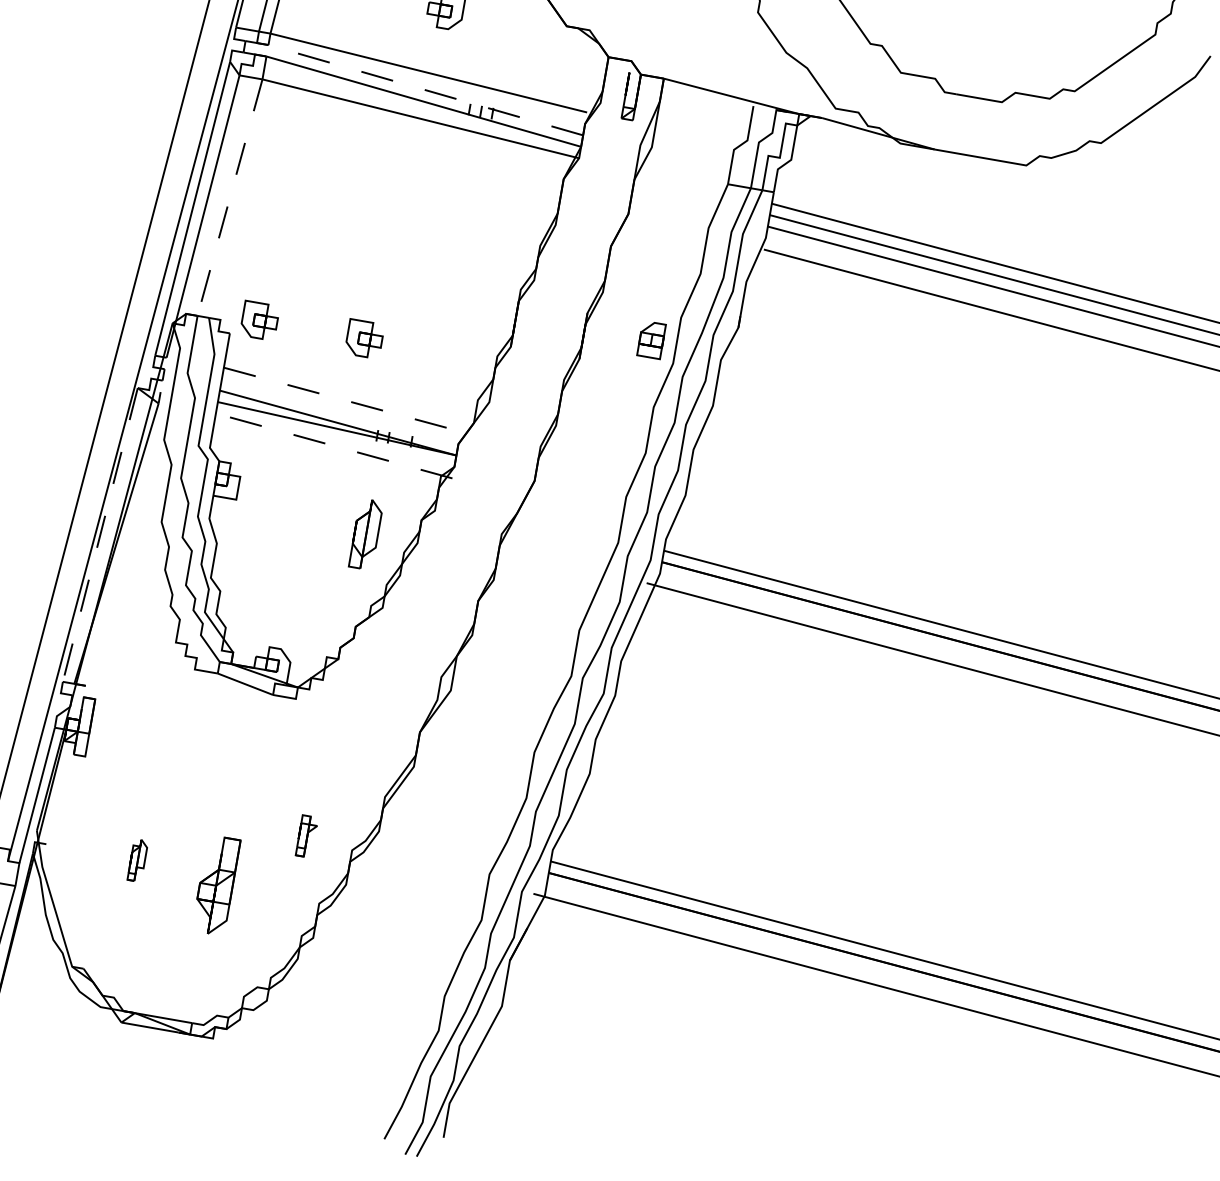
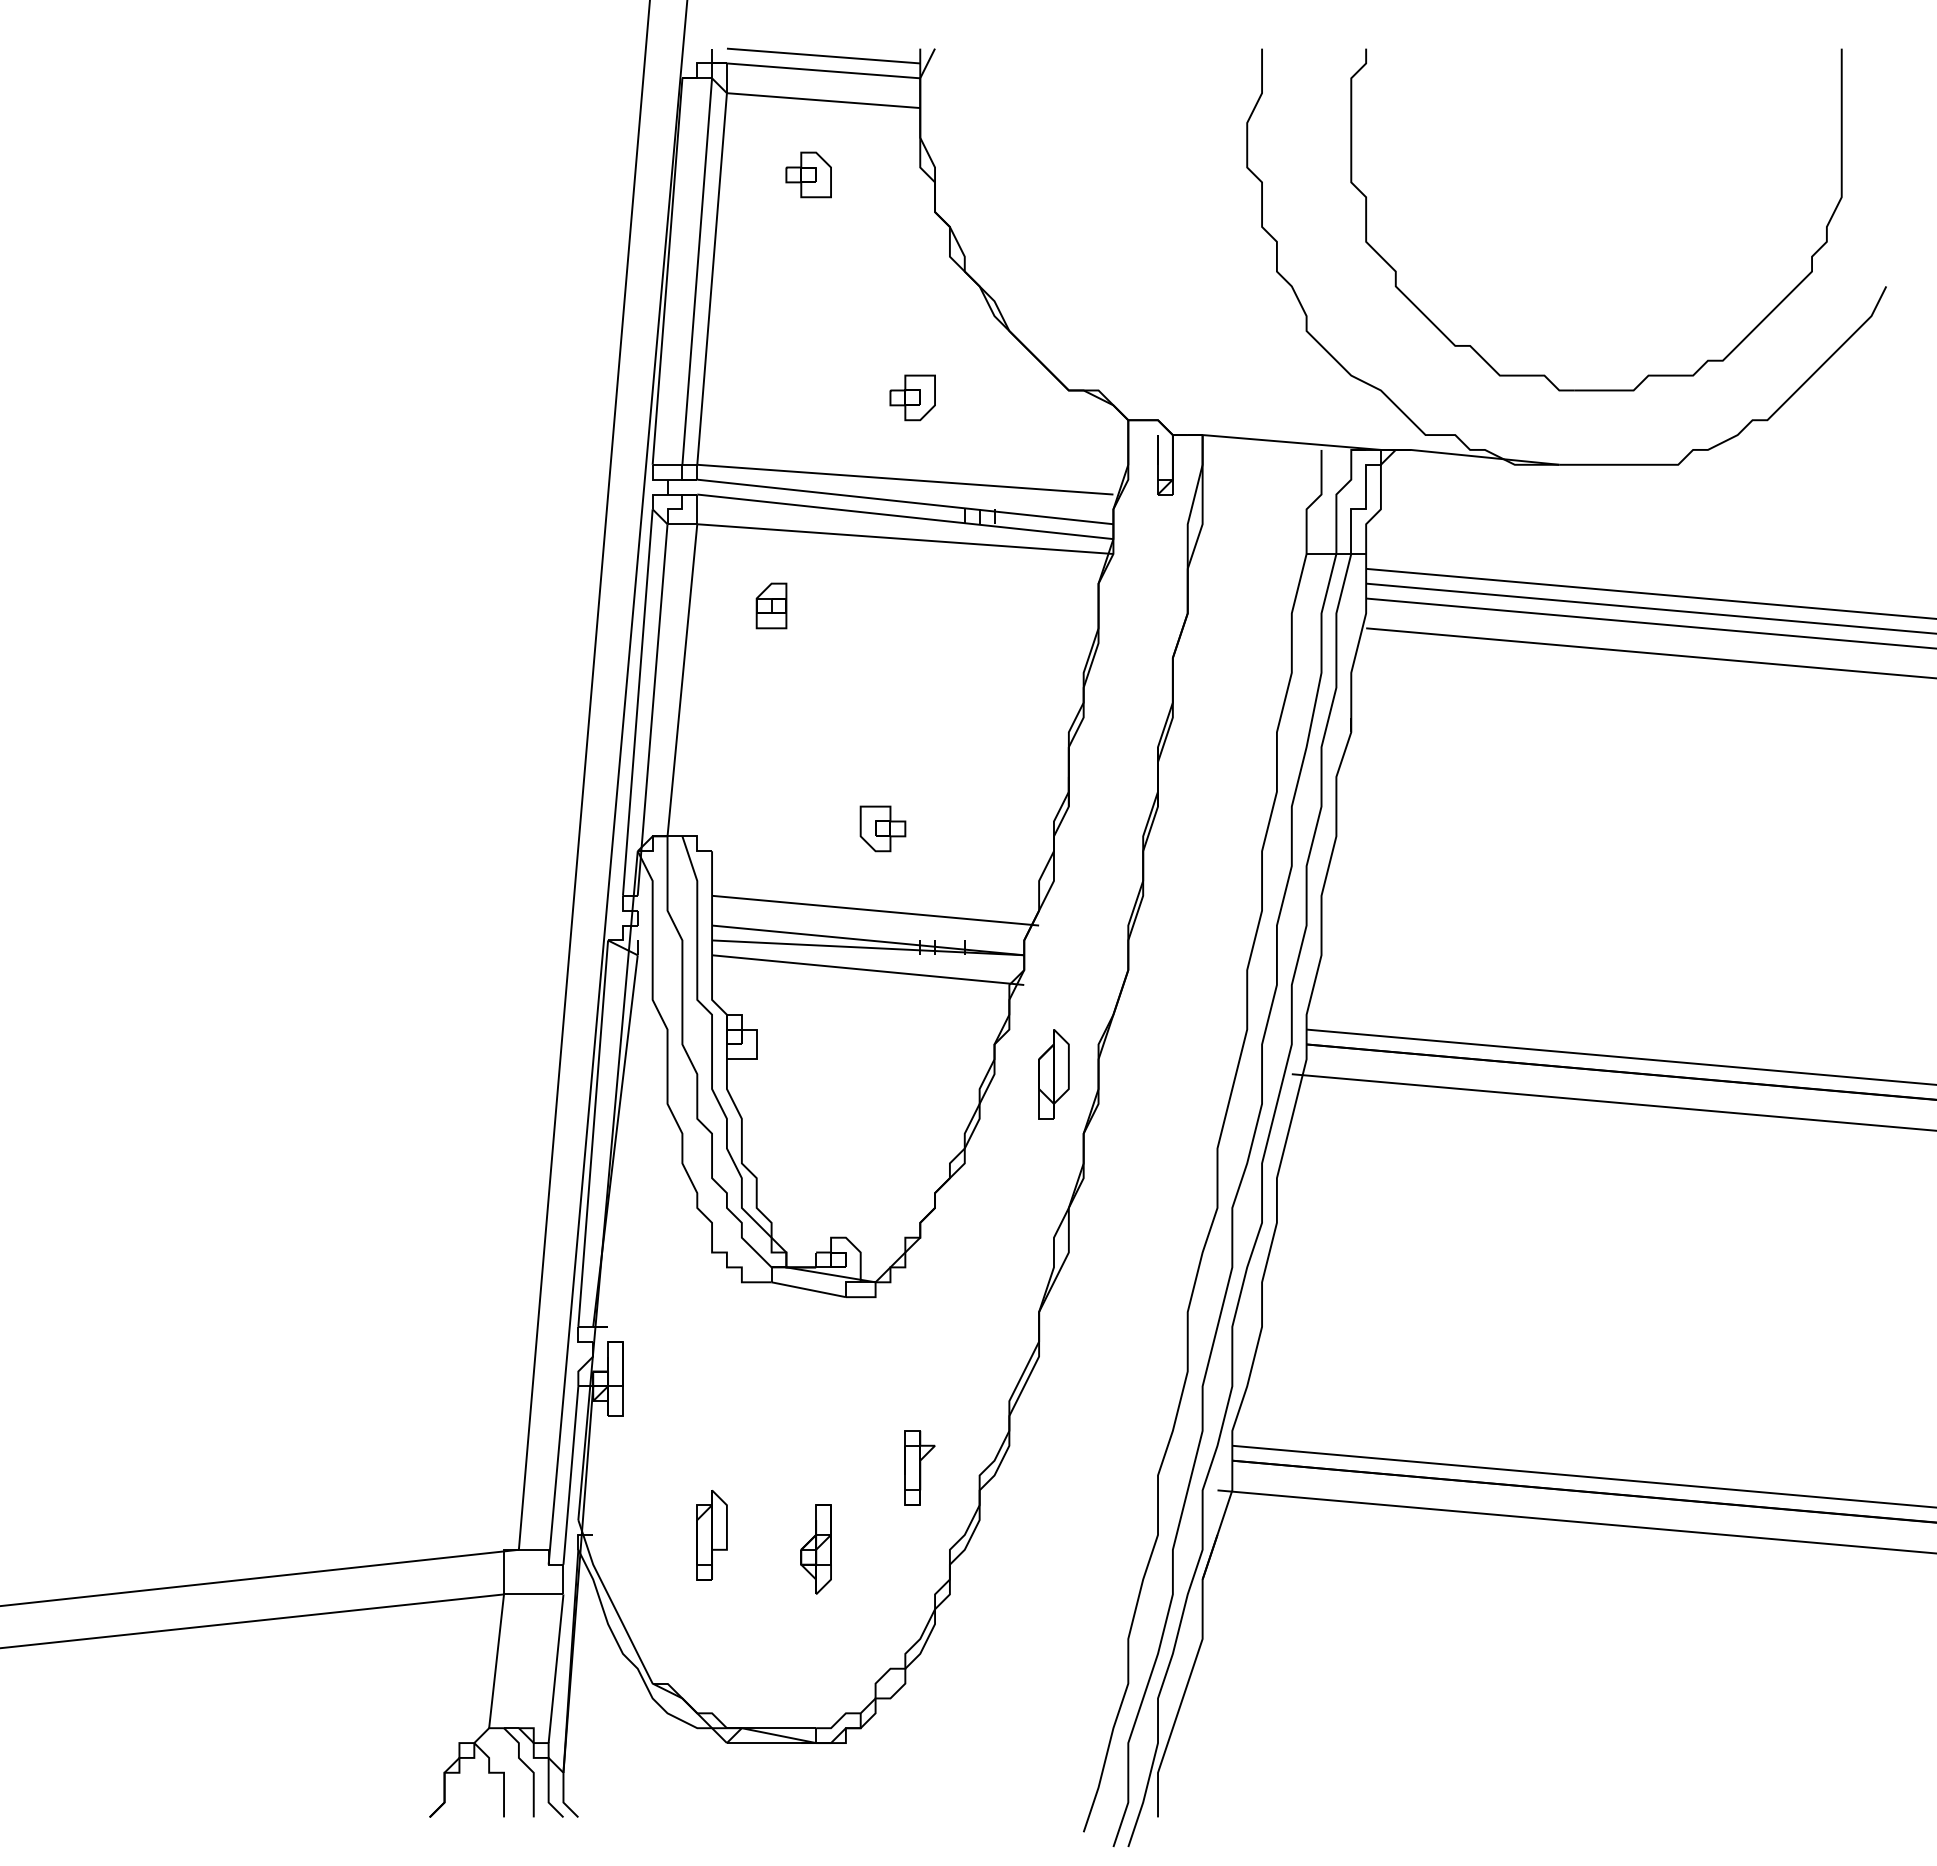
line: (425, 89) -> (904, 501), dashed -> solid
line: (230, 197) -> (682, 680), dashed -> solid
part: (259, 320) -> (746, 828), removed
part: (651, 339) -> (771, 605), moved
line: (348, 401) -> (876, 910), dashed -> solid
line: (334, 446) -> (868, 970), dashed -> solid
line: (100, 534) -> (593, 1133), dashed -> solid
part: (365, 534) -> (1053, 1074), moved
part: (306, 836) -> (919, 1467), size x1.43
part: (137, 860) -> (711, 1535), size x1.67
part: (215, 885) -> (815, 1549), size x0.71

